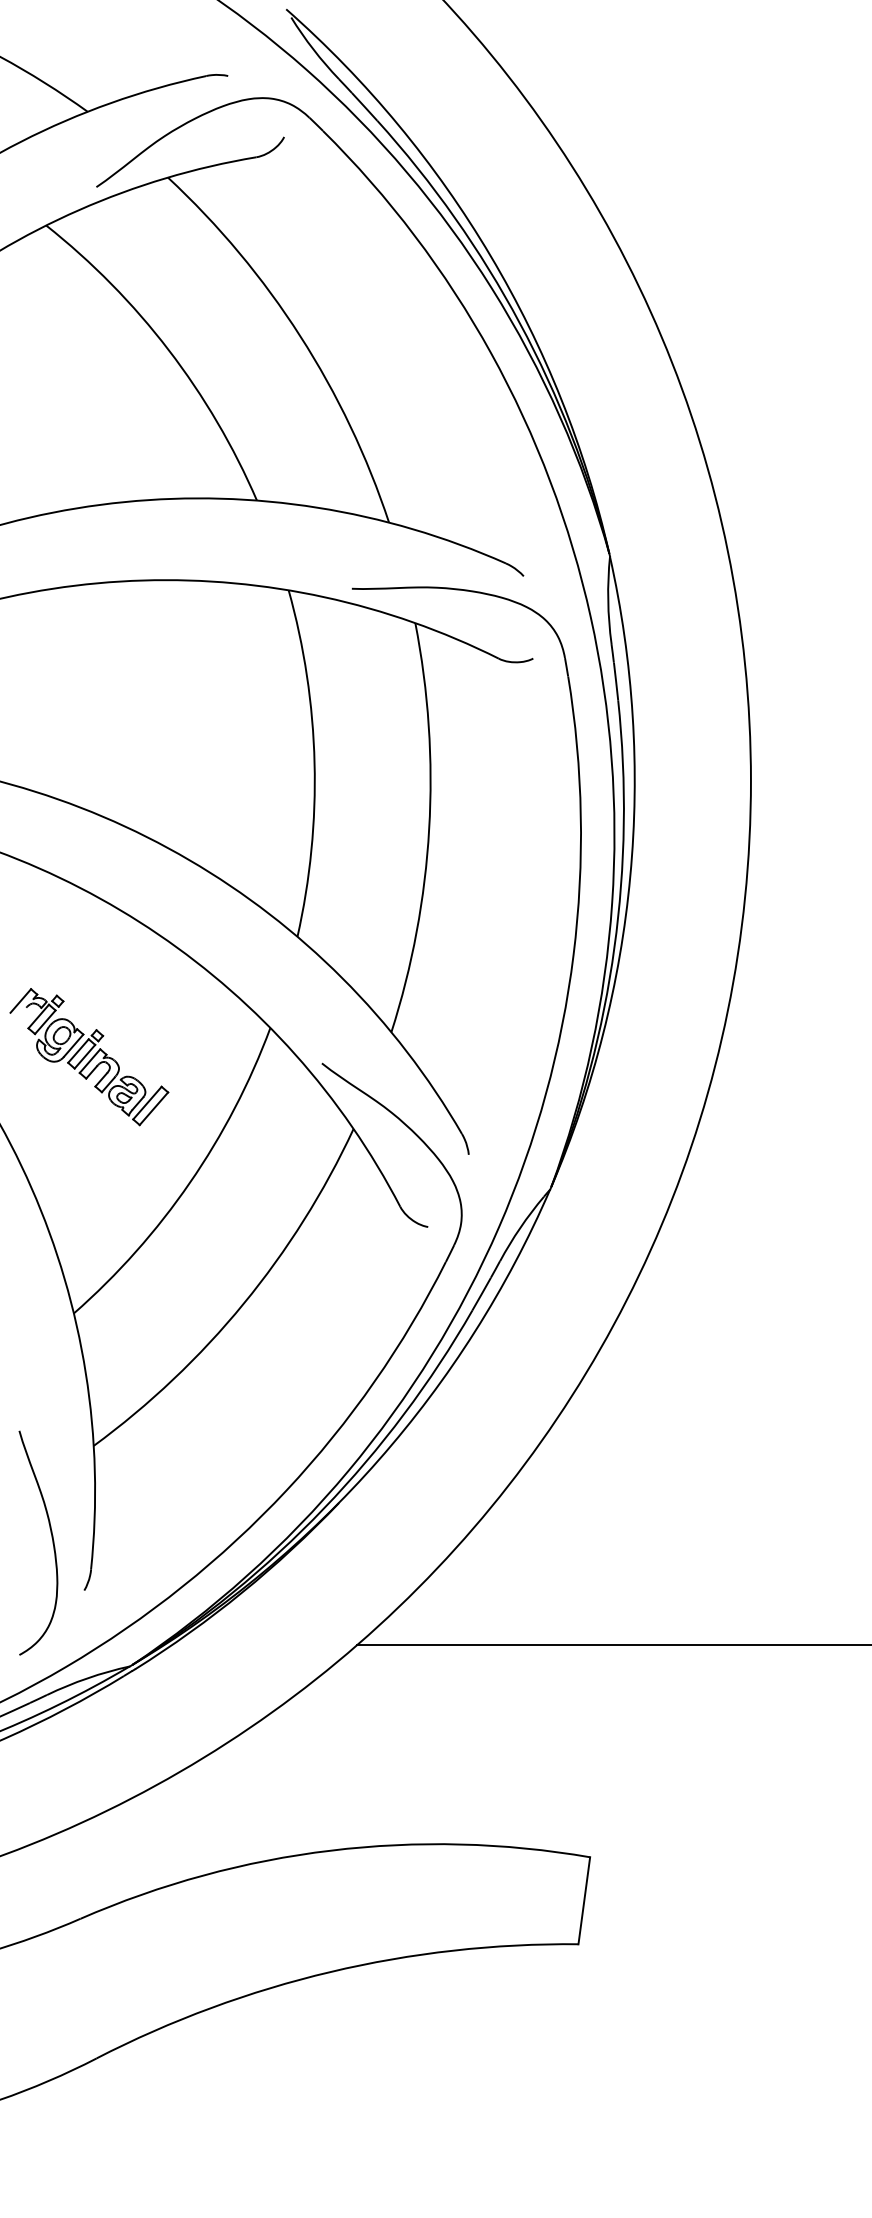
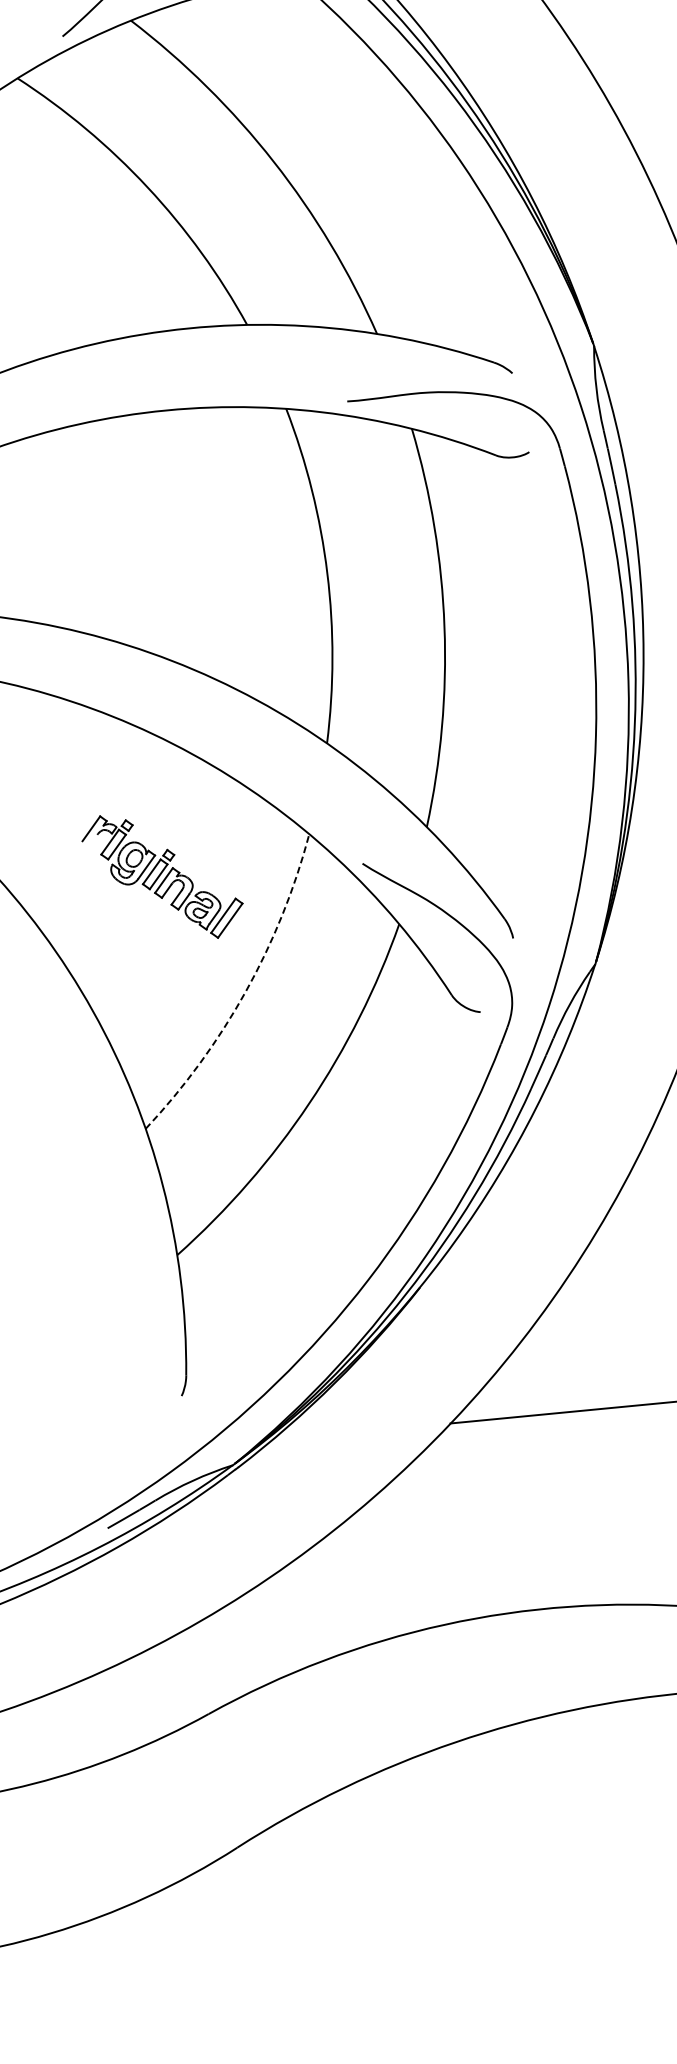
part: (89, 1057) -> (163, 877), moved
arc: (189, 1182) -> (245, 991), solid -> dashed
curve: (51, 1538) -> (145, 1348), removed

